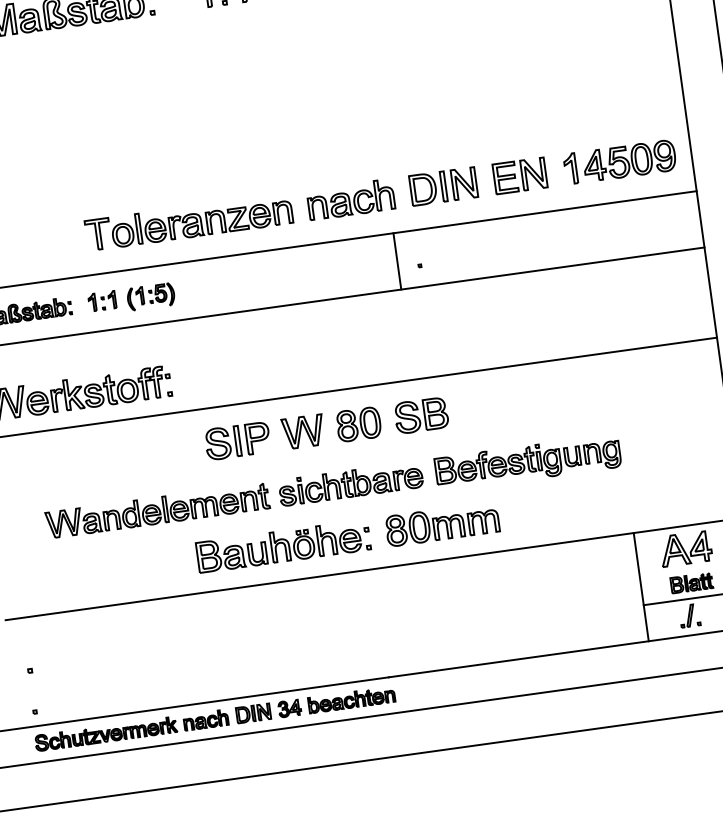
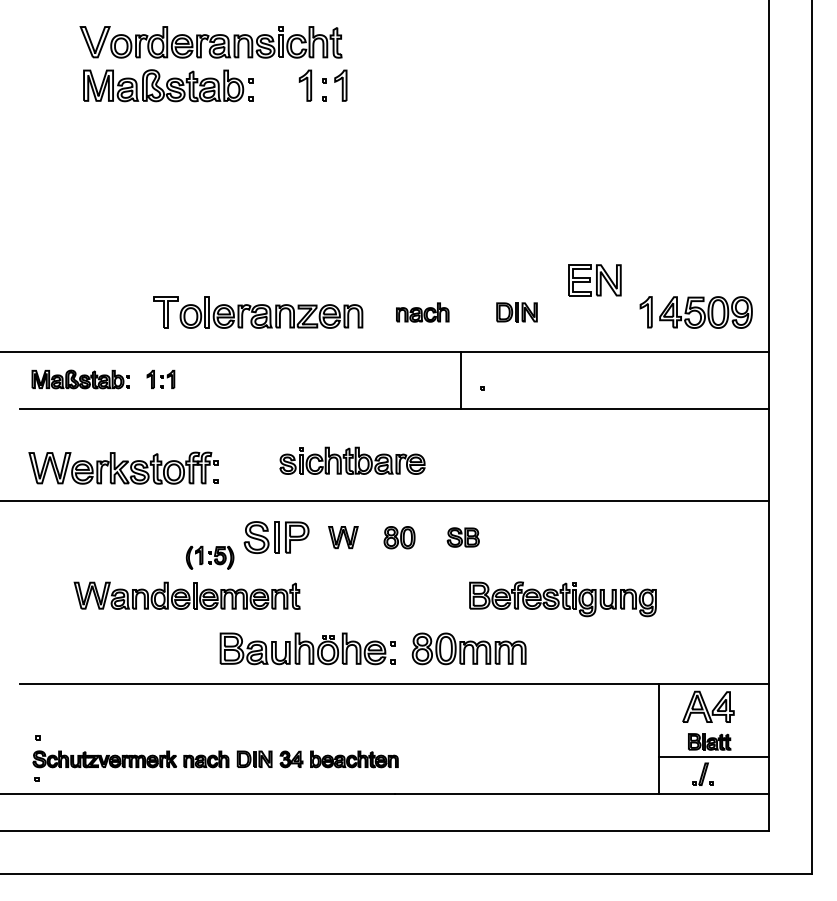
part: (519, 176) -> (594, 280), moved
part: (443, 186) -> (516, 312), size x0.6
part: (350, 199) -> (422, 312), size x0.6
part: (150, 296) -> (209, 557), moved
part: (421, 415) -> (463, 537), size x0.6
part: (358, 424) -> (399, 537), size x0.7
part: (303, 431) -> (343, 537), size x0.7
part: (350, 483) -> (352, 460), moved
part: (215, 719) -> (215, 759), moved

